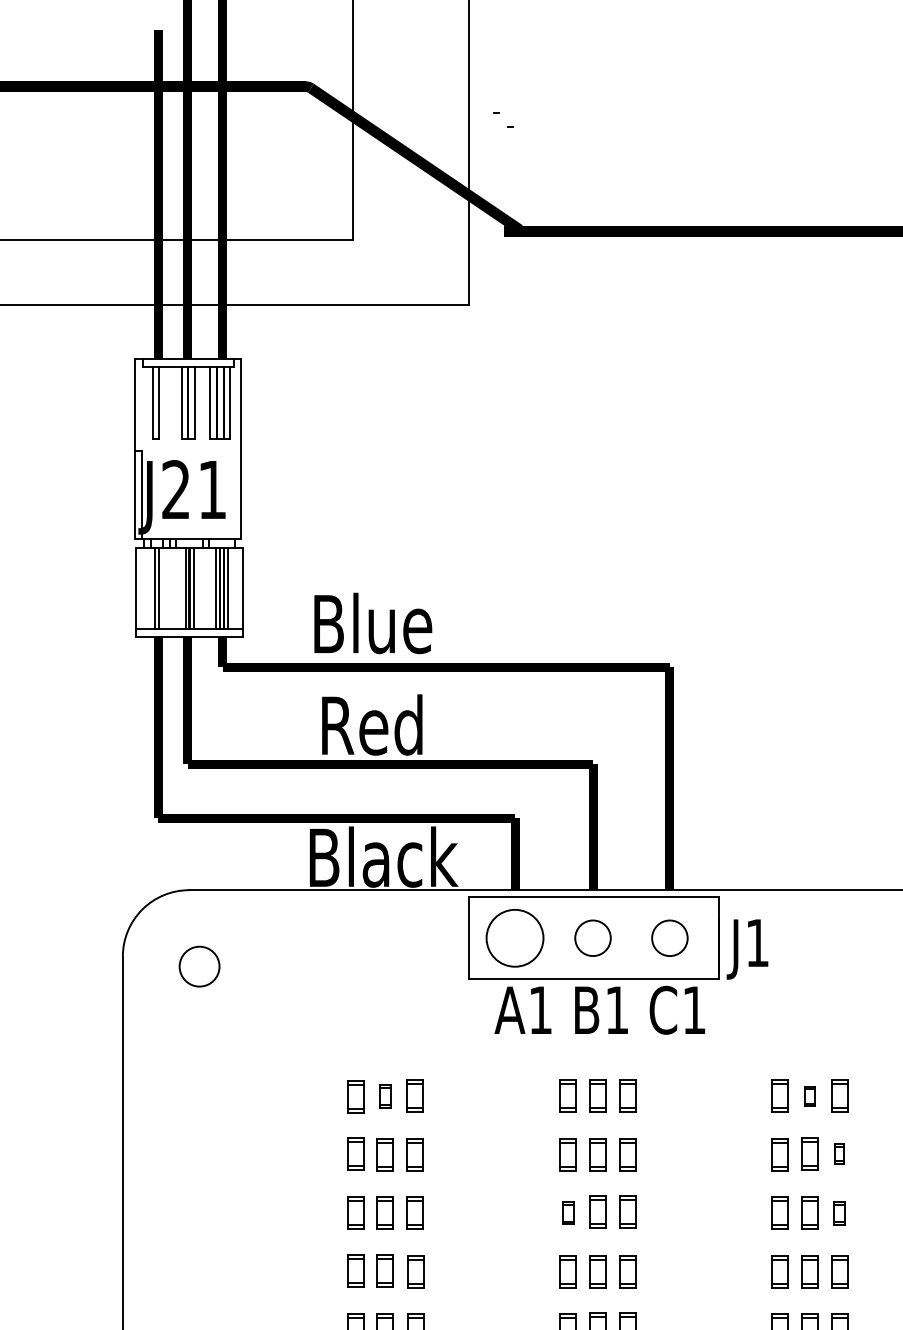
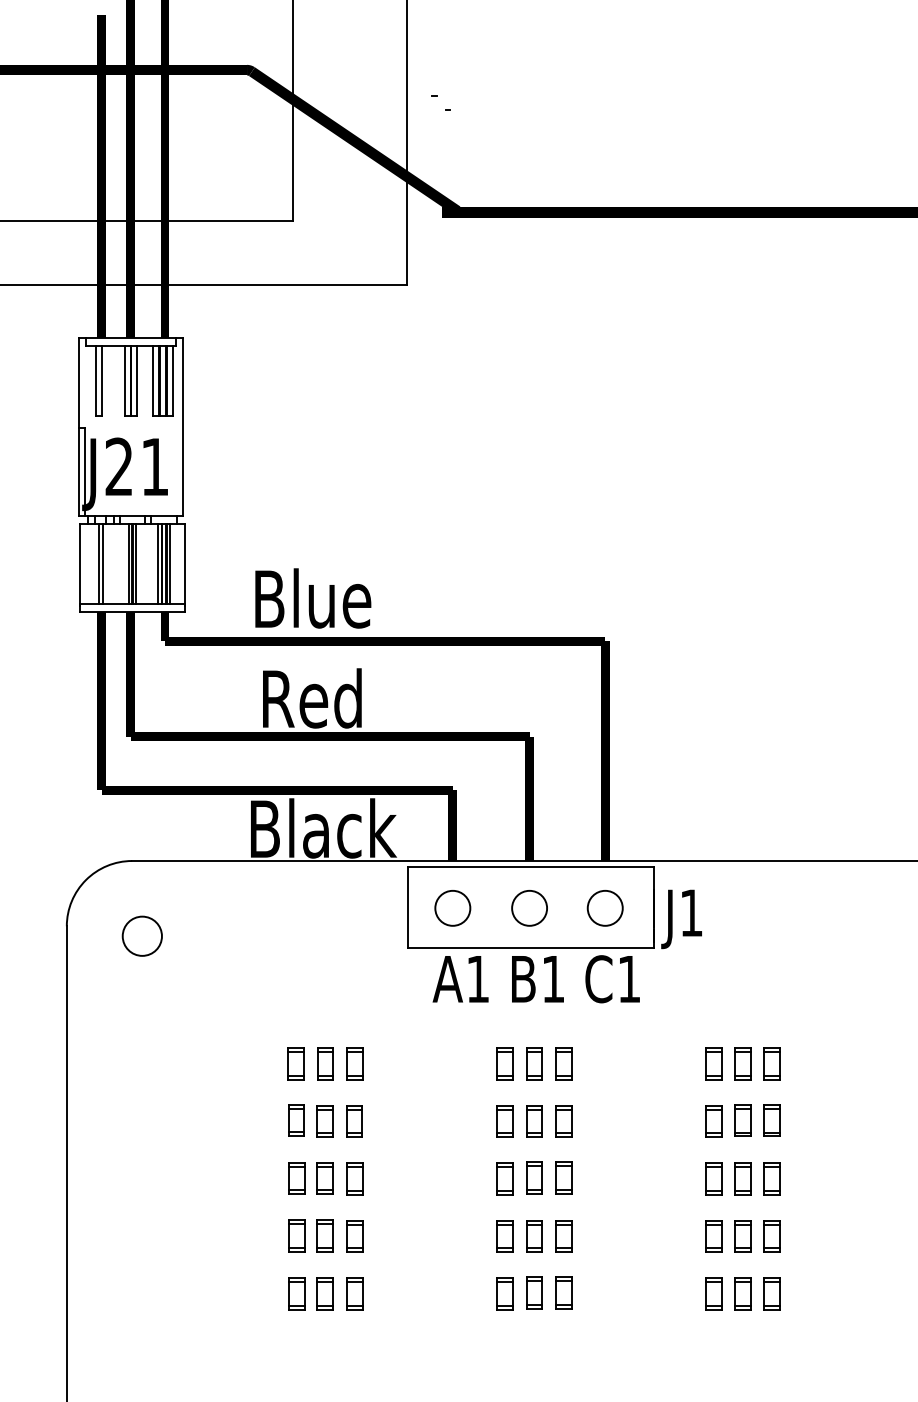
circle: (514, 937) -> (452, 907), size x0.62
part: (385, 1095) -> (325, 1063), size x1.43
part: (809, 1095) -> (742, 1063), size x1.67
part: (838, 1153) -> (771, 1120), size x1.67
part: (567, 1212) -> (504, 1178), size x1.43
part: (838, 1212) -> (771, 1178), size x1.43

